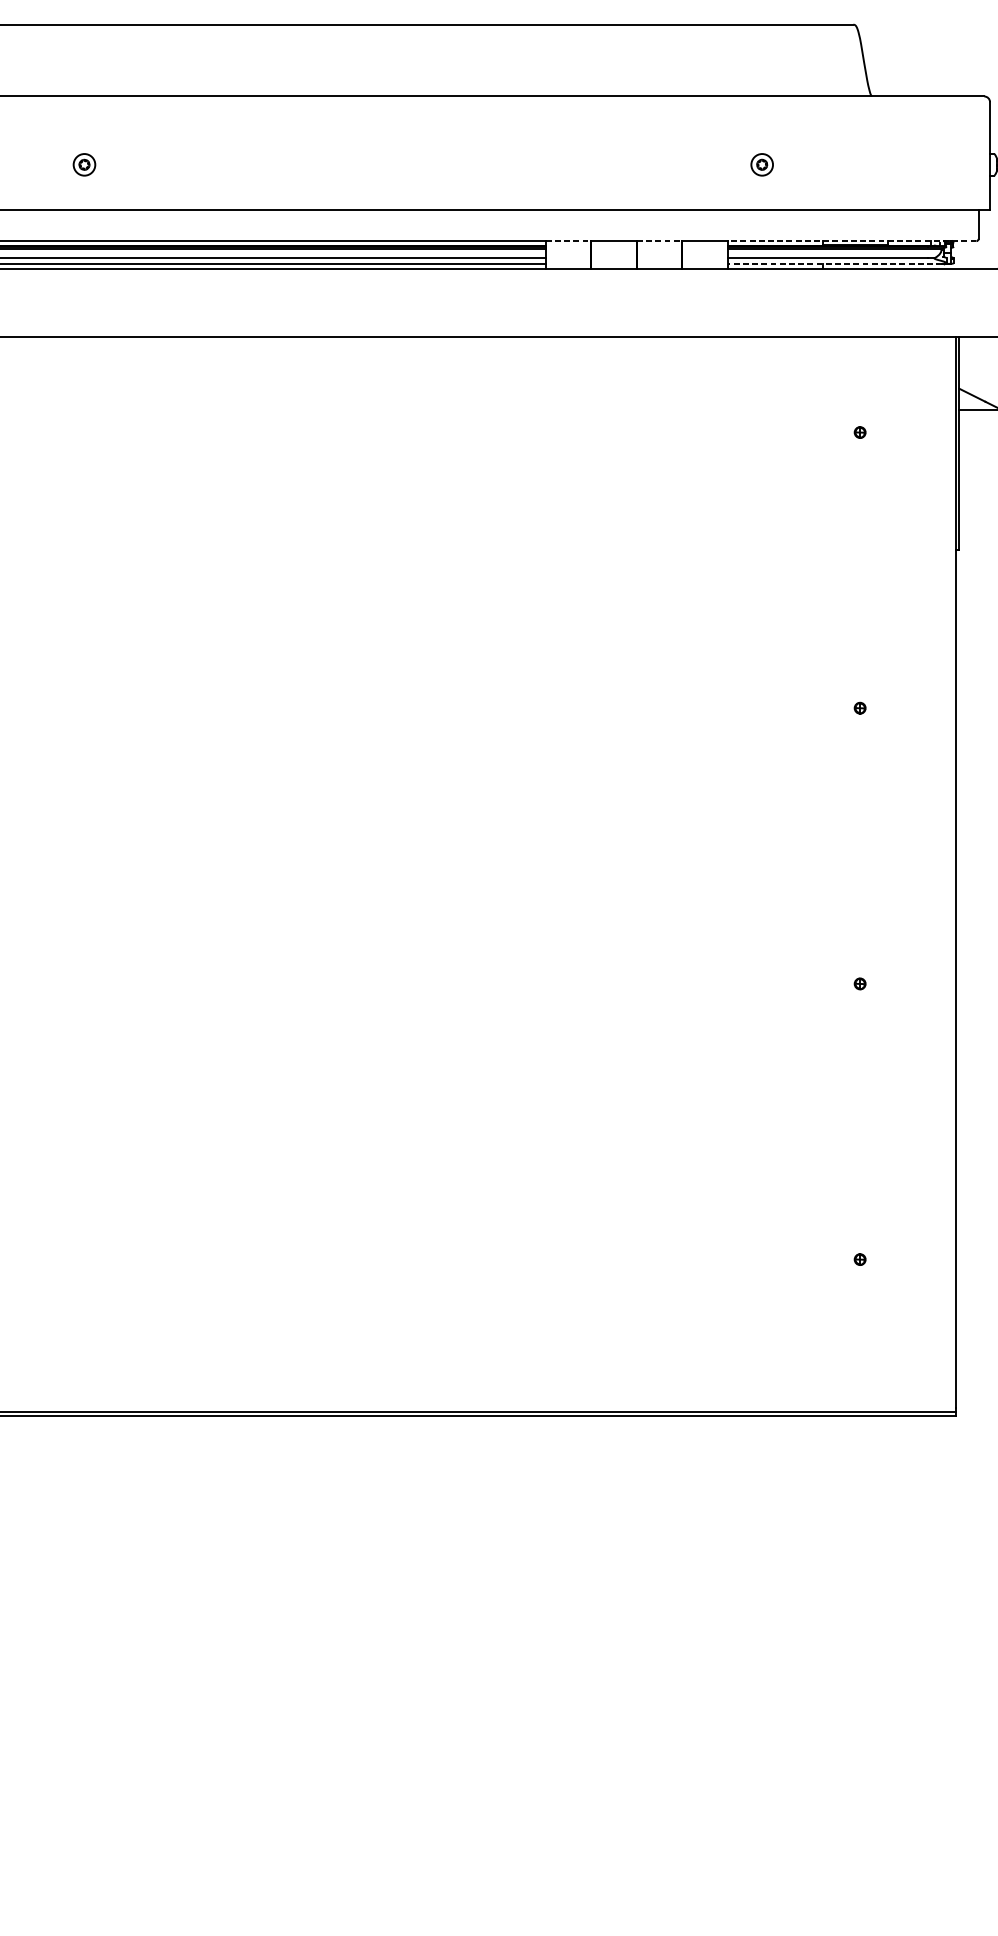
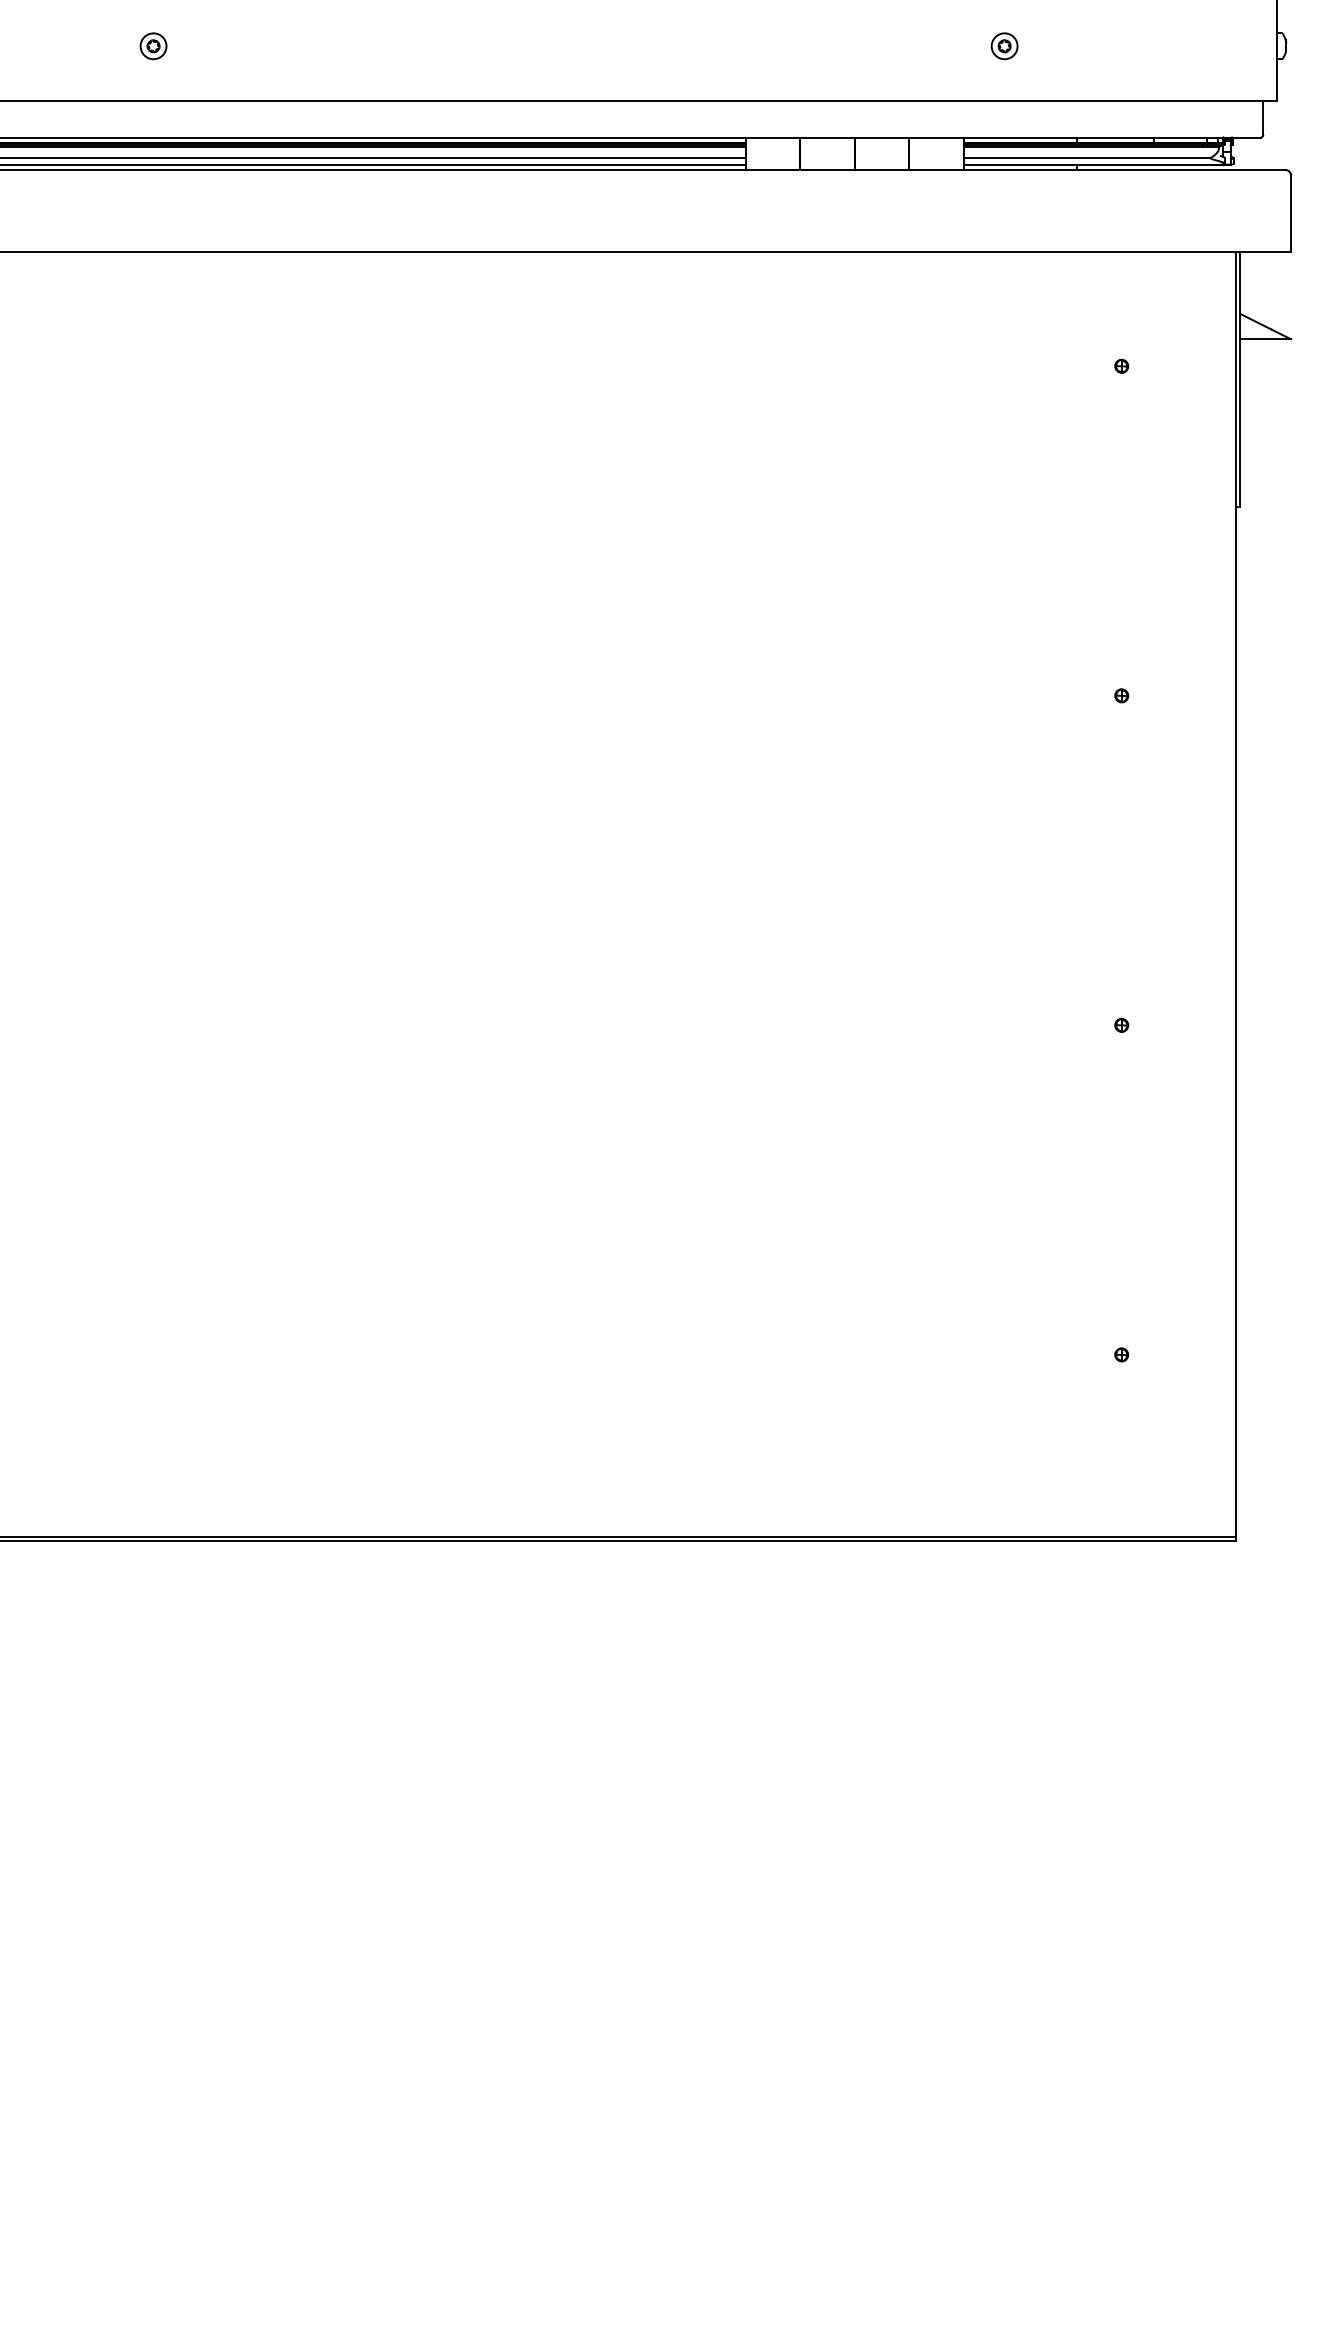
part: (84, 165) -> (153, 46), moved
line: (568, 241) -> (773, 137), dashed -> solid
line: (660, 241) -> (882, 137), dashed -> solid
line: (851, 241) -> (1111, 137), dashed -> solid
line: (834, 263) -> (1091, 164), dashed -> solid

